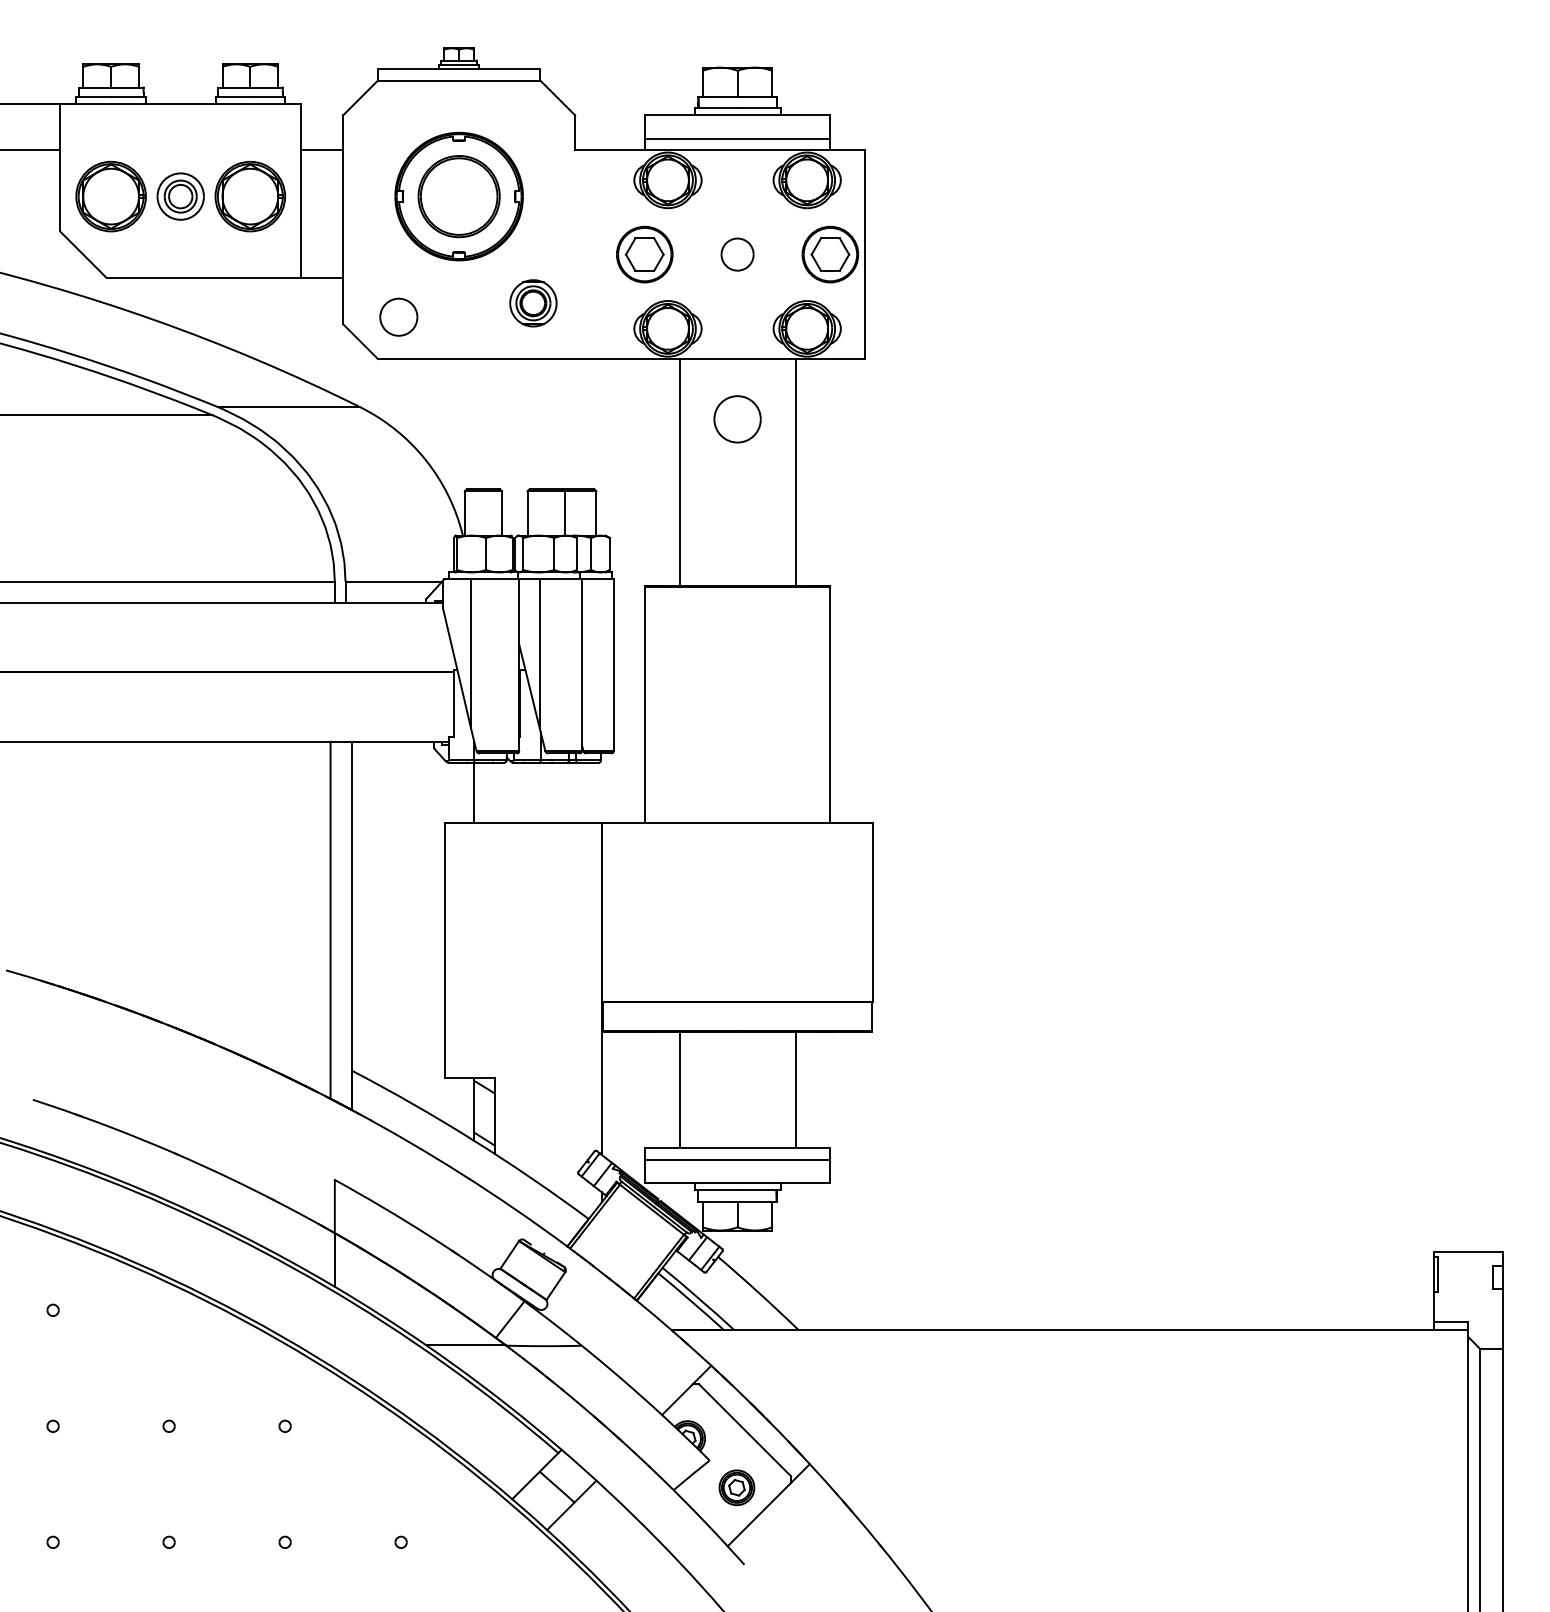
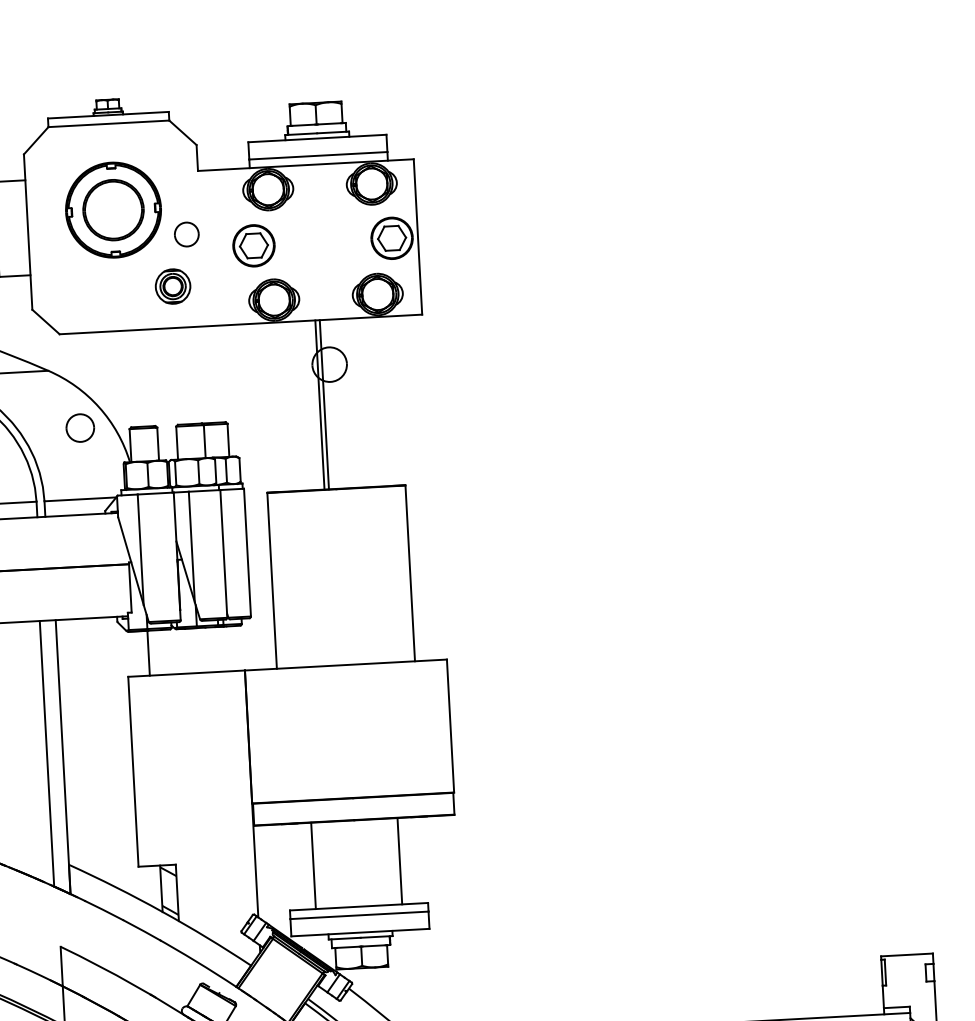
part: (737, 254) -> (186, 234), moved
part: (398, 316) -> (80, 427), moved
line: (679, 472) -> (324, 404), moved
line: (795, 472) -> (319, 404), moved

